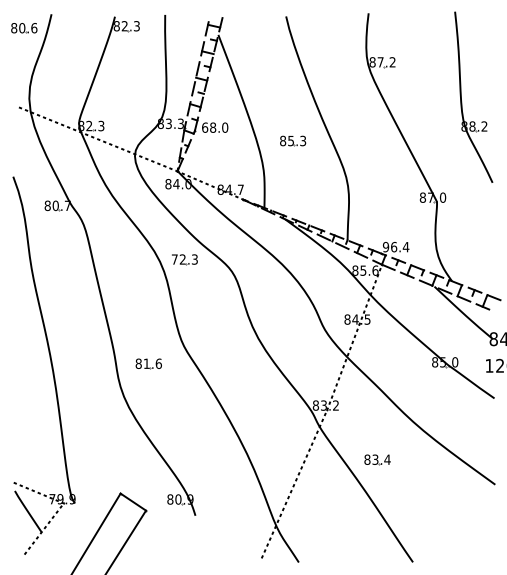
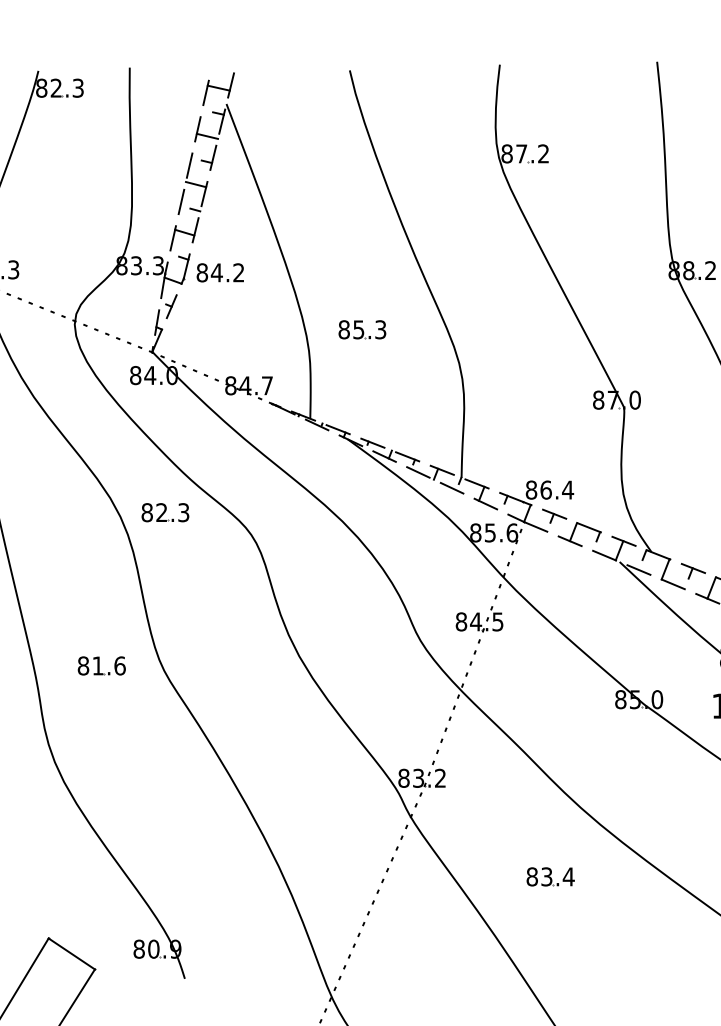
text: (215, 127) -> (221, 272), 68.0 -> 84.2
part: (293, 140) -> (363, 328), moved
text: (385, 247) -> (530, 490), 96.4 -> 86.4
text: (174, 259) -> (146, 512), 72.3 -> 82.3
part: (148, 363) -> (101, 665), moved
part: (377, 459) -> (550, 876), moved

